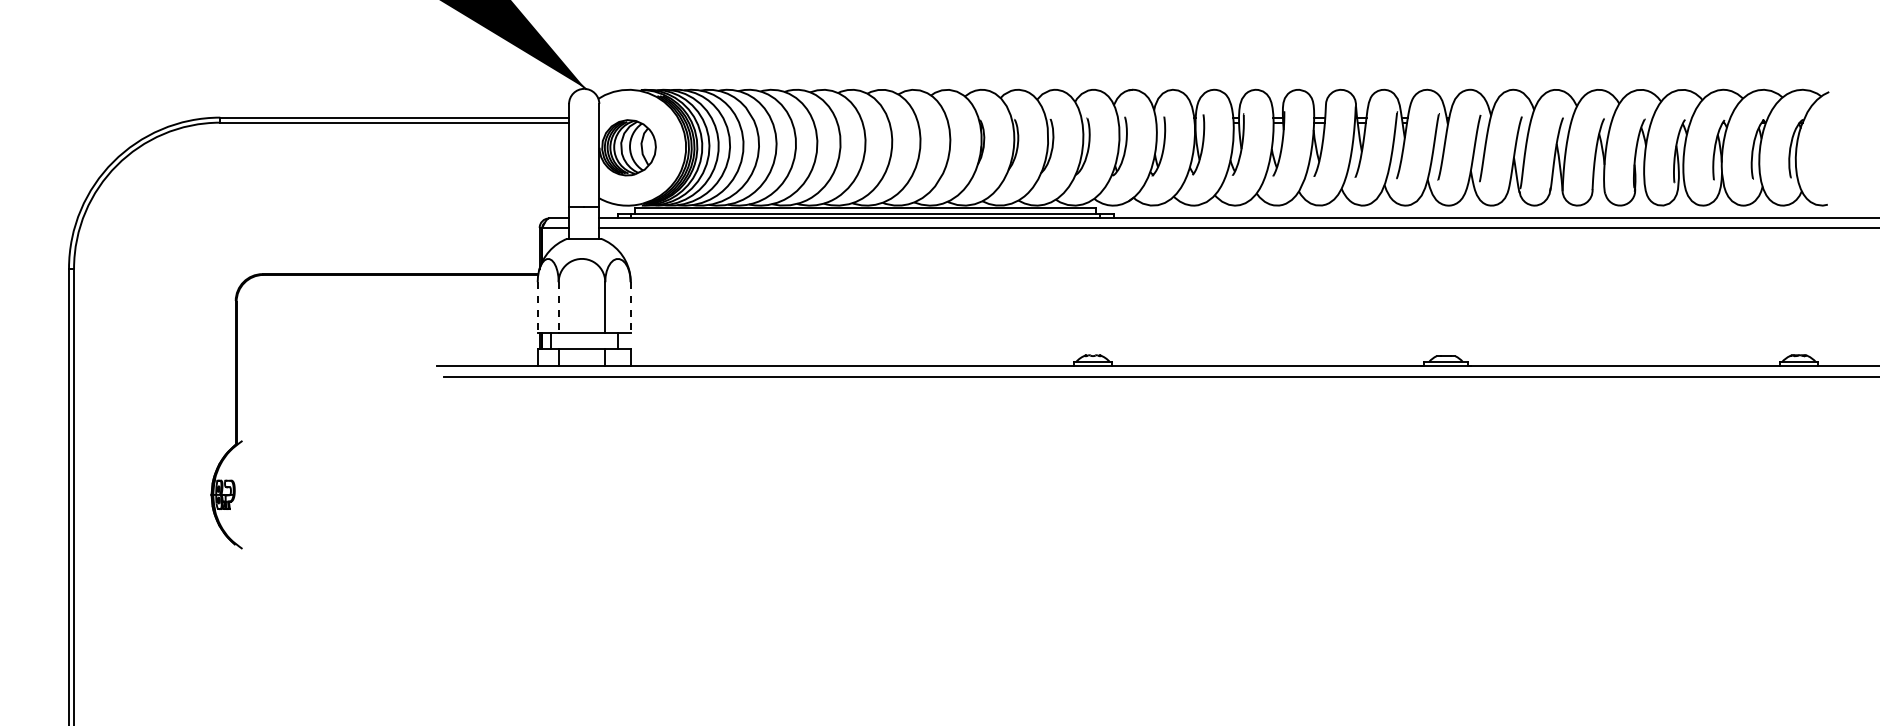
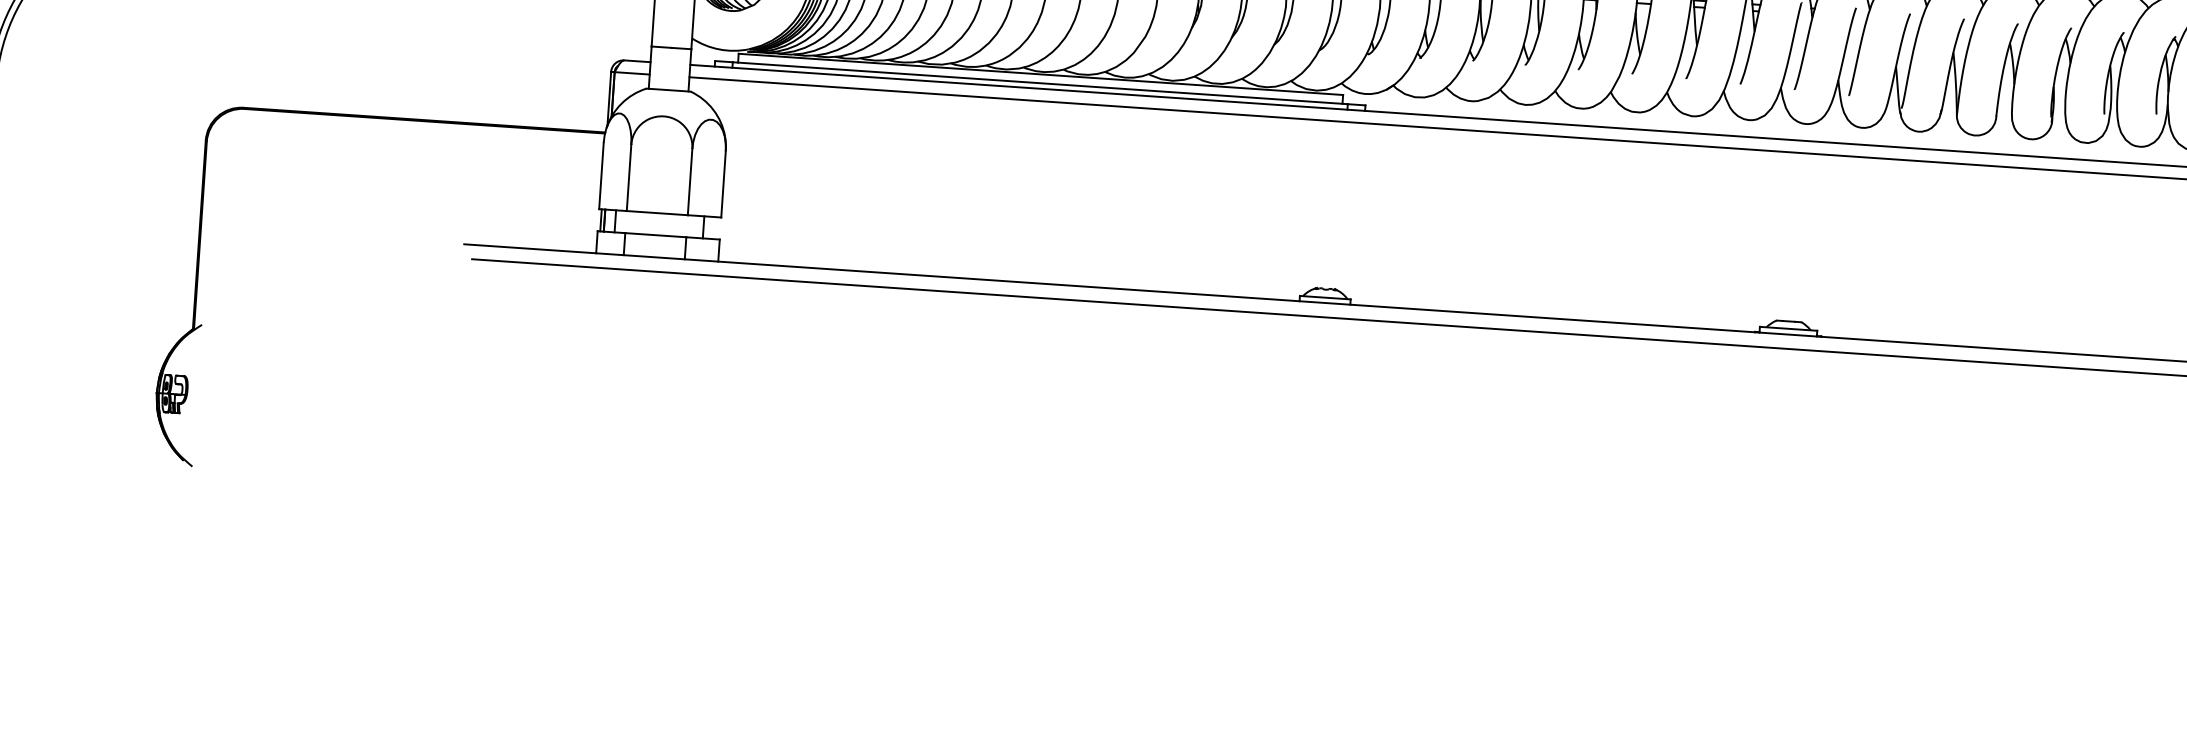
line: (537, 307) -> (601, 176), dashed -> solid
line: (558, 307) -> (628, 178), dashed -> solid
line: (630, 307) -> (723, 184), dashed -> solid

